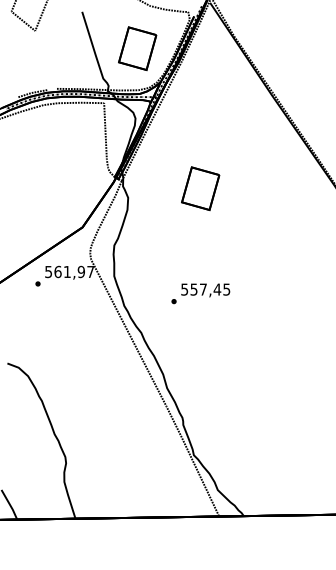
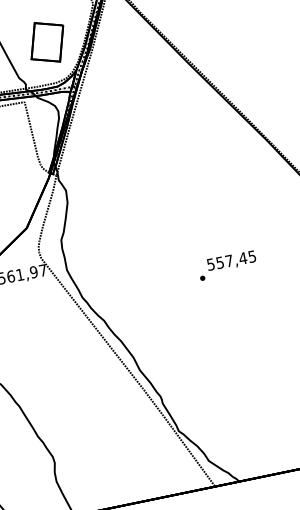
part: (200, 188) -> (135, 167), removed
text: (200, 293) -> (227, 265), moved

